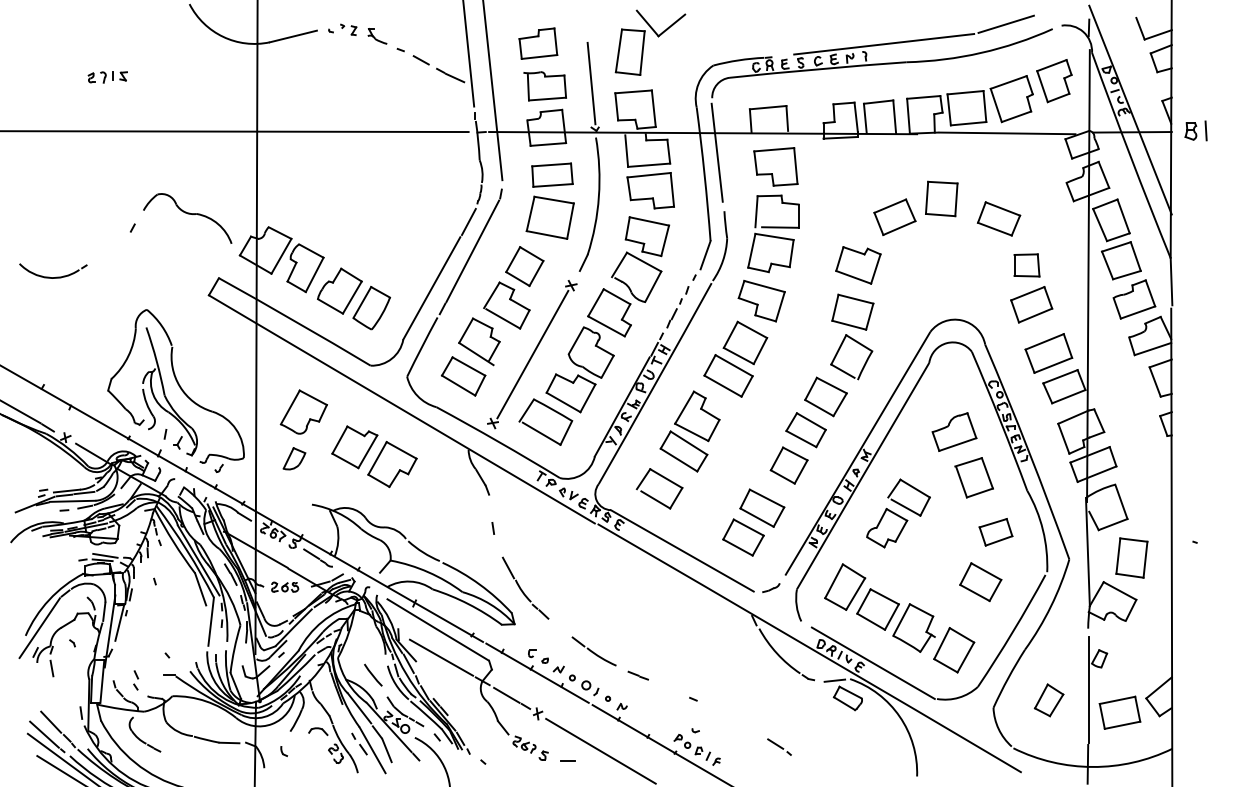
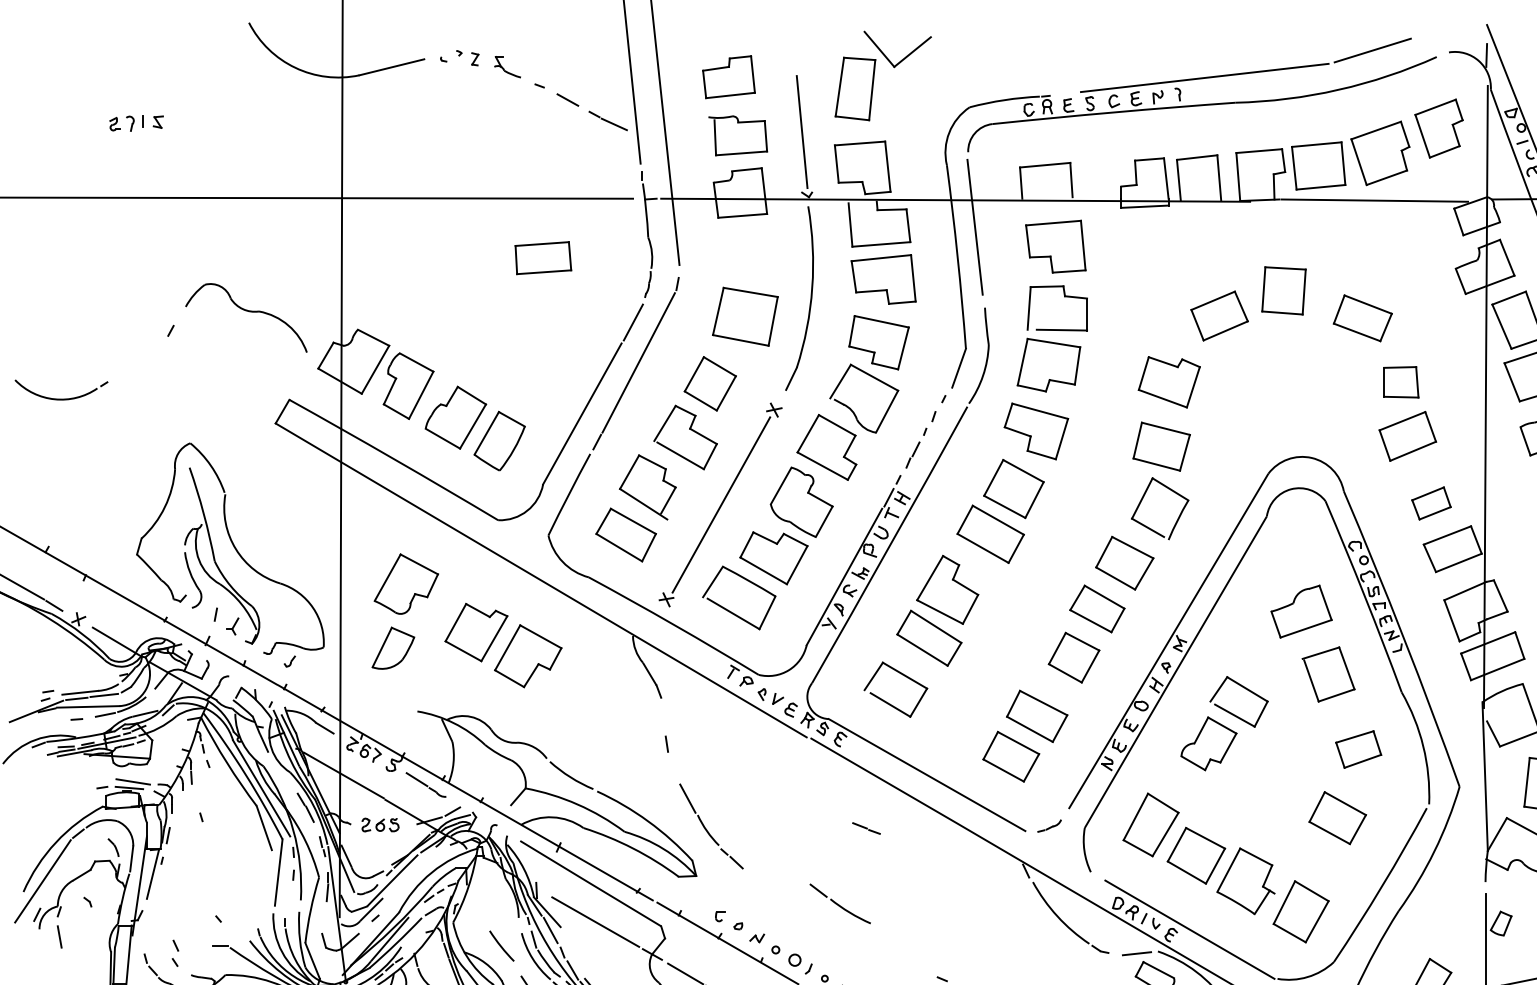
part: (552, 174) -> (543, 257), moved
part: (1048, 353) -> (1430, 503), size x0.6
part: (294, 458) -> (393, 647), size x1.4
part: (593, 651) -> (839, 903), moved
line: (637, 675) -> (865, 828), moved

